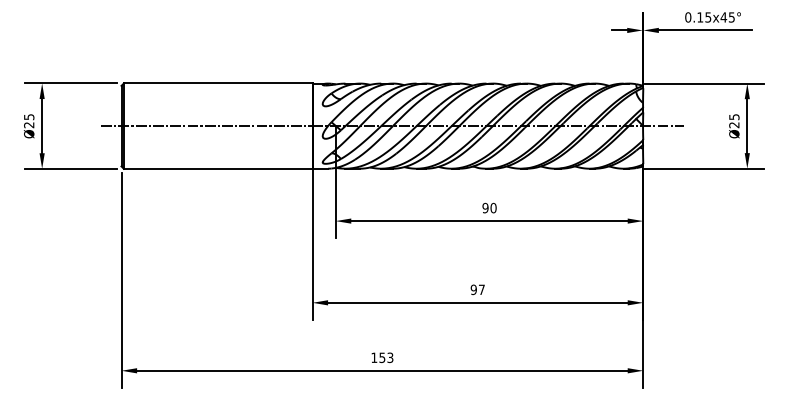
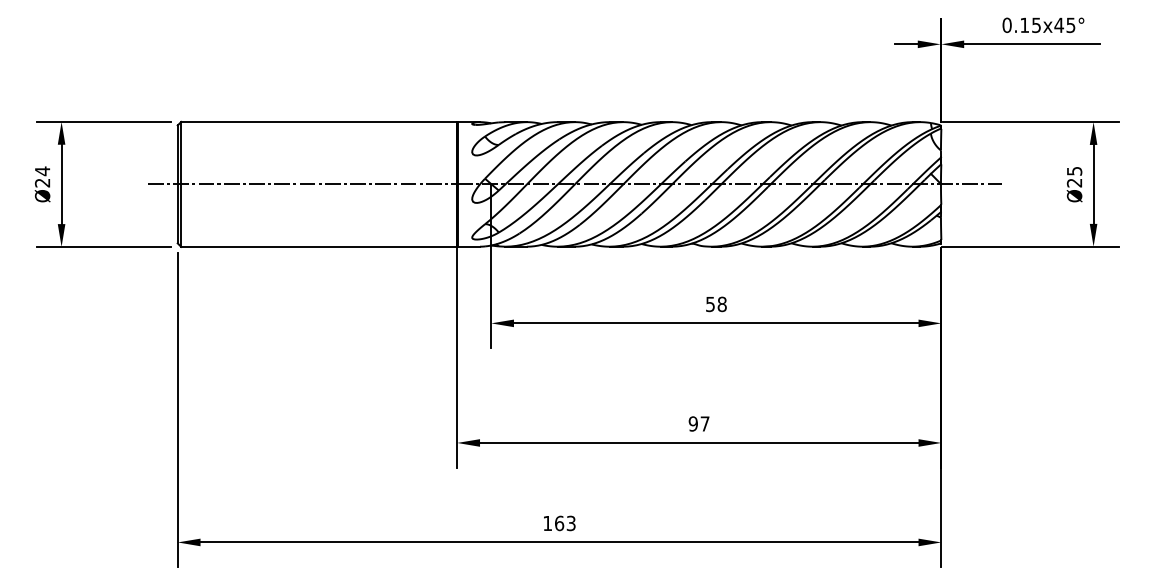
text: (29, 116) -> (43, 170), Ø25 -> Ø24
text: (489, 207) -> (716, 303), 90 -> 58
text: (382, 357) -> (559, 523), 153 -> 163

